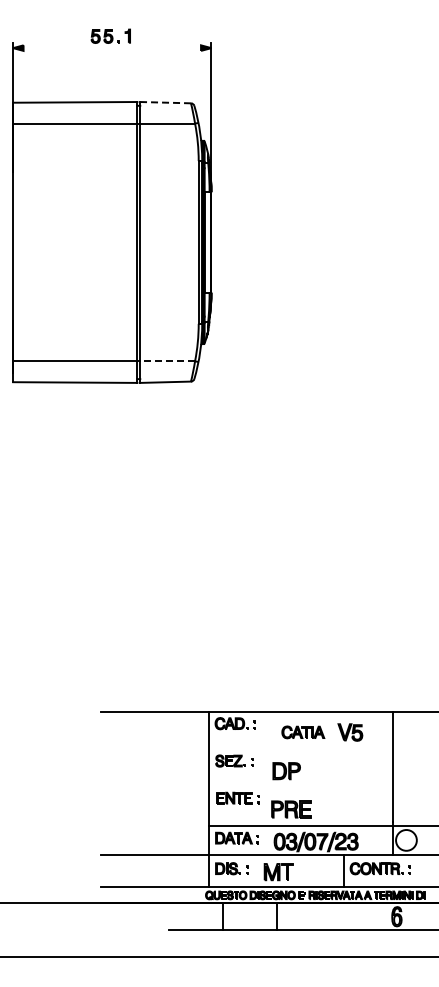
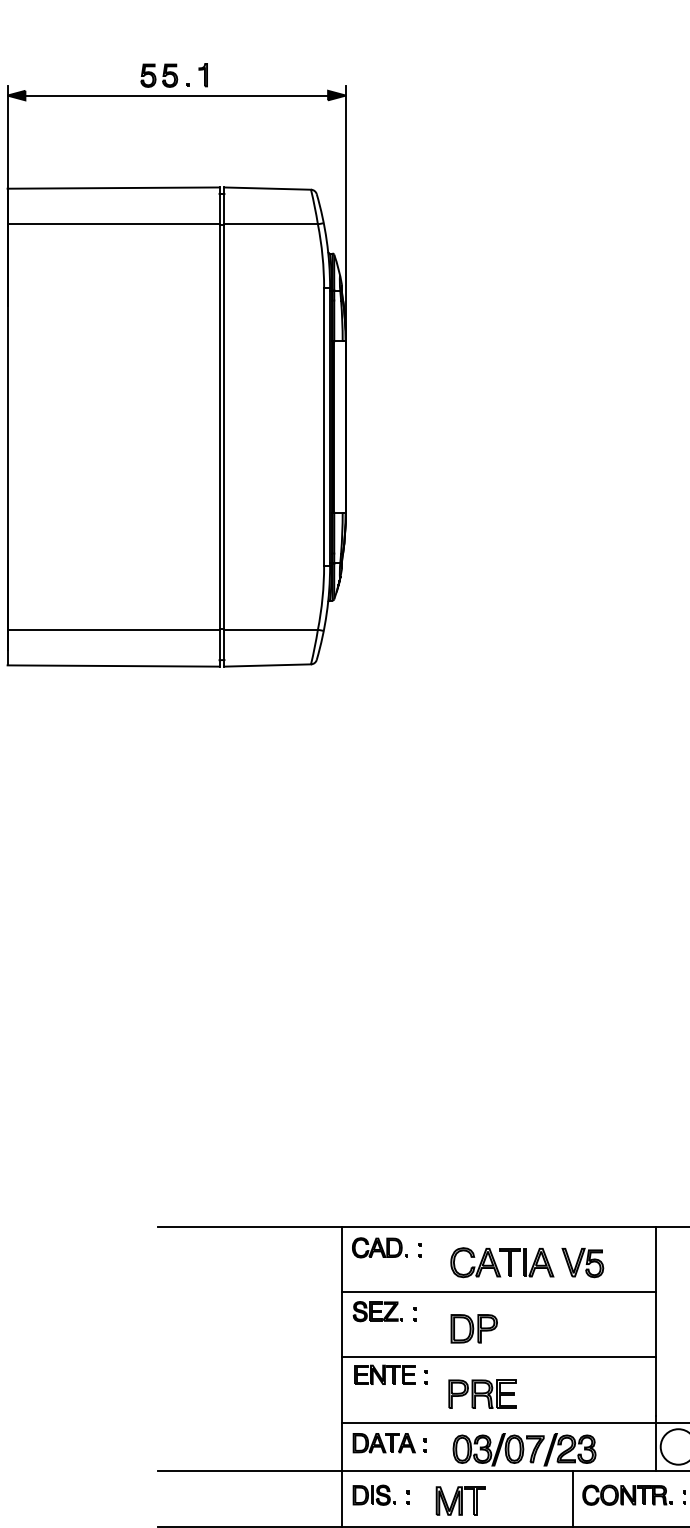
line: (112, 48) -> (177, 96), added
line: (165, 102) -> (267, 188), dashed -> solid
line: (167, 361) -> (270, 630), dashed -> solid
part: (303, 732) -> (502, 1262), size x1.43
line: (301, 749) -> (499, 1291), added
line: (301, 787) -> (499, 1356), added

